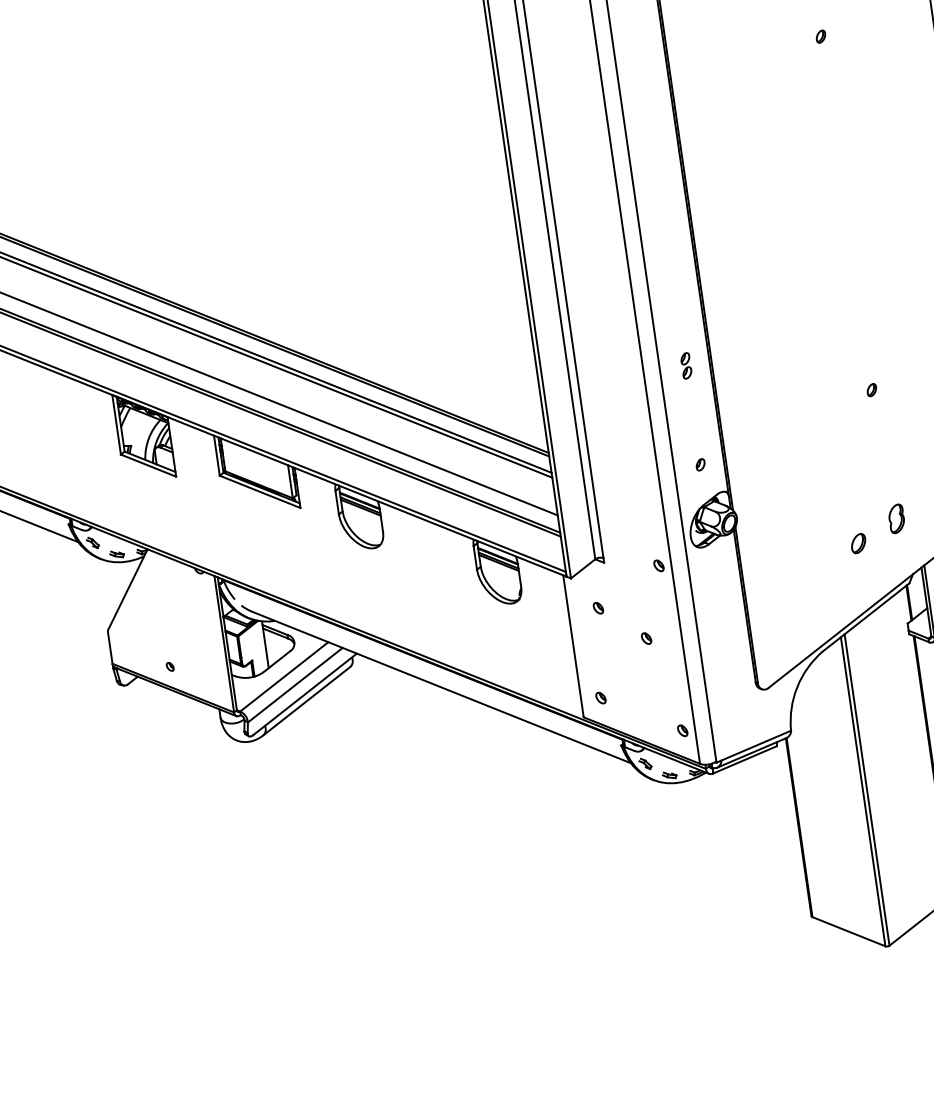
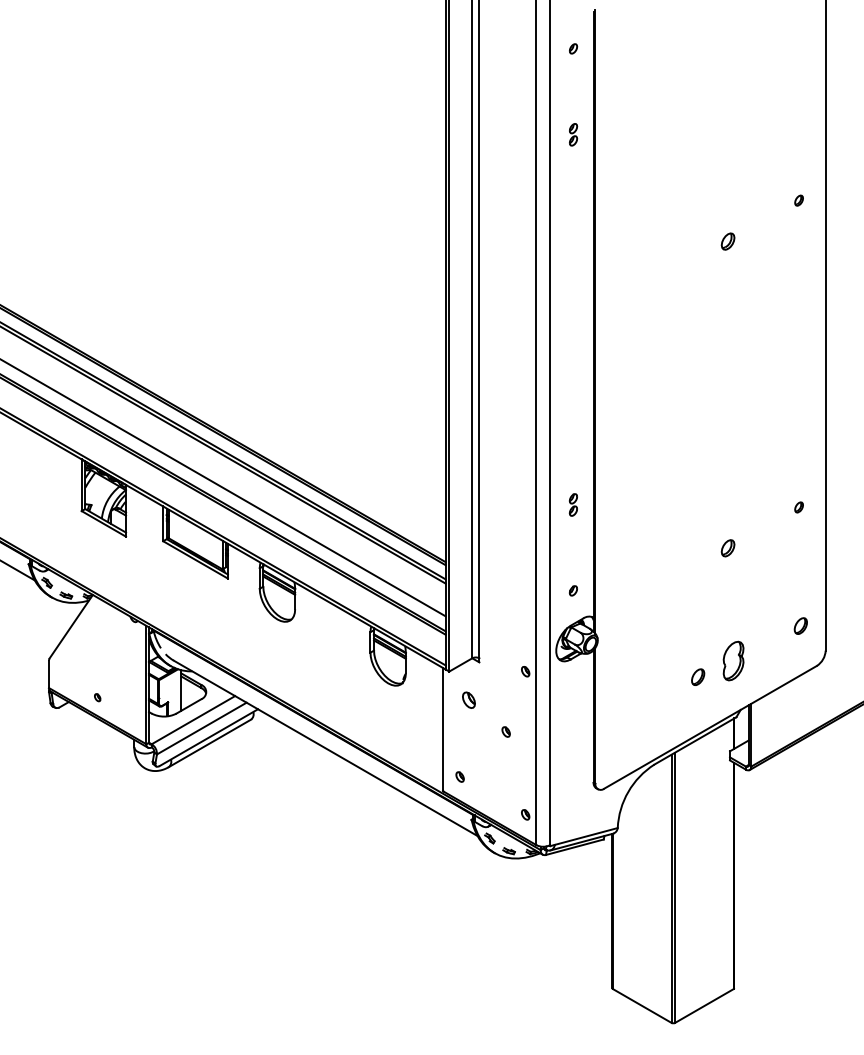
part: (821, 36) -> (728, 241), size x1.6
part: (872, 390) -> (728, 548), size x1.6
part: (896, 518) -> (733, 660), size x1.6
part: (597, 608) -> (468, 700), size x1.6

